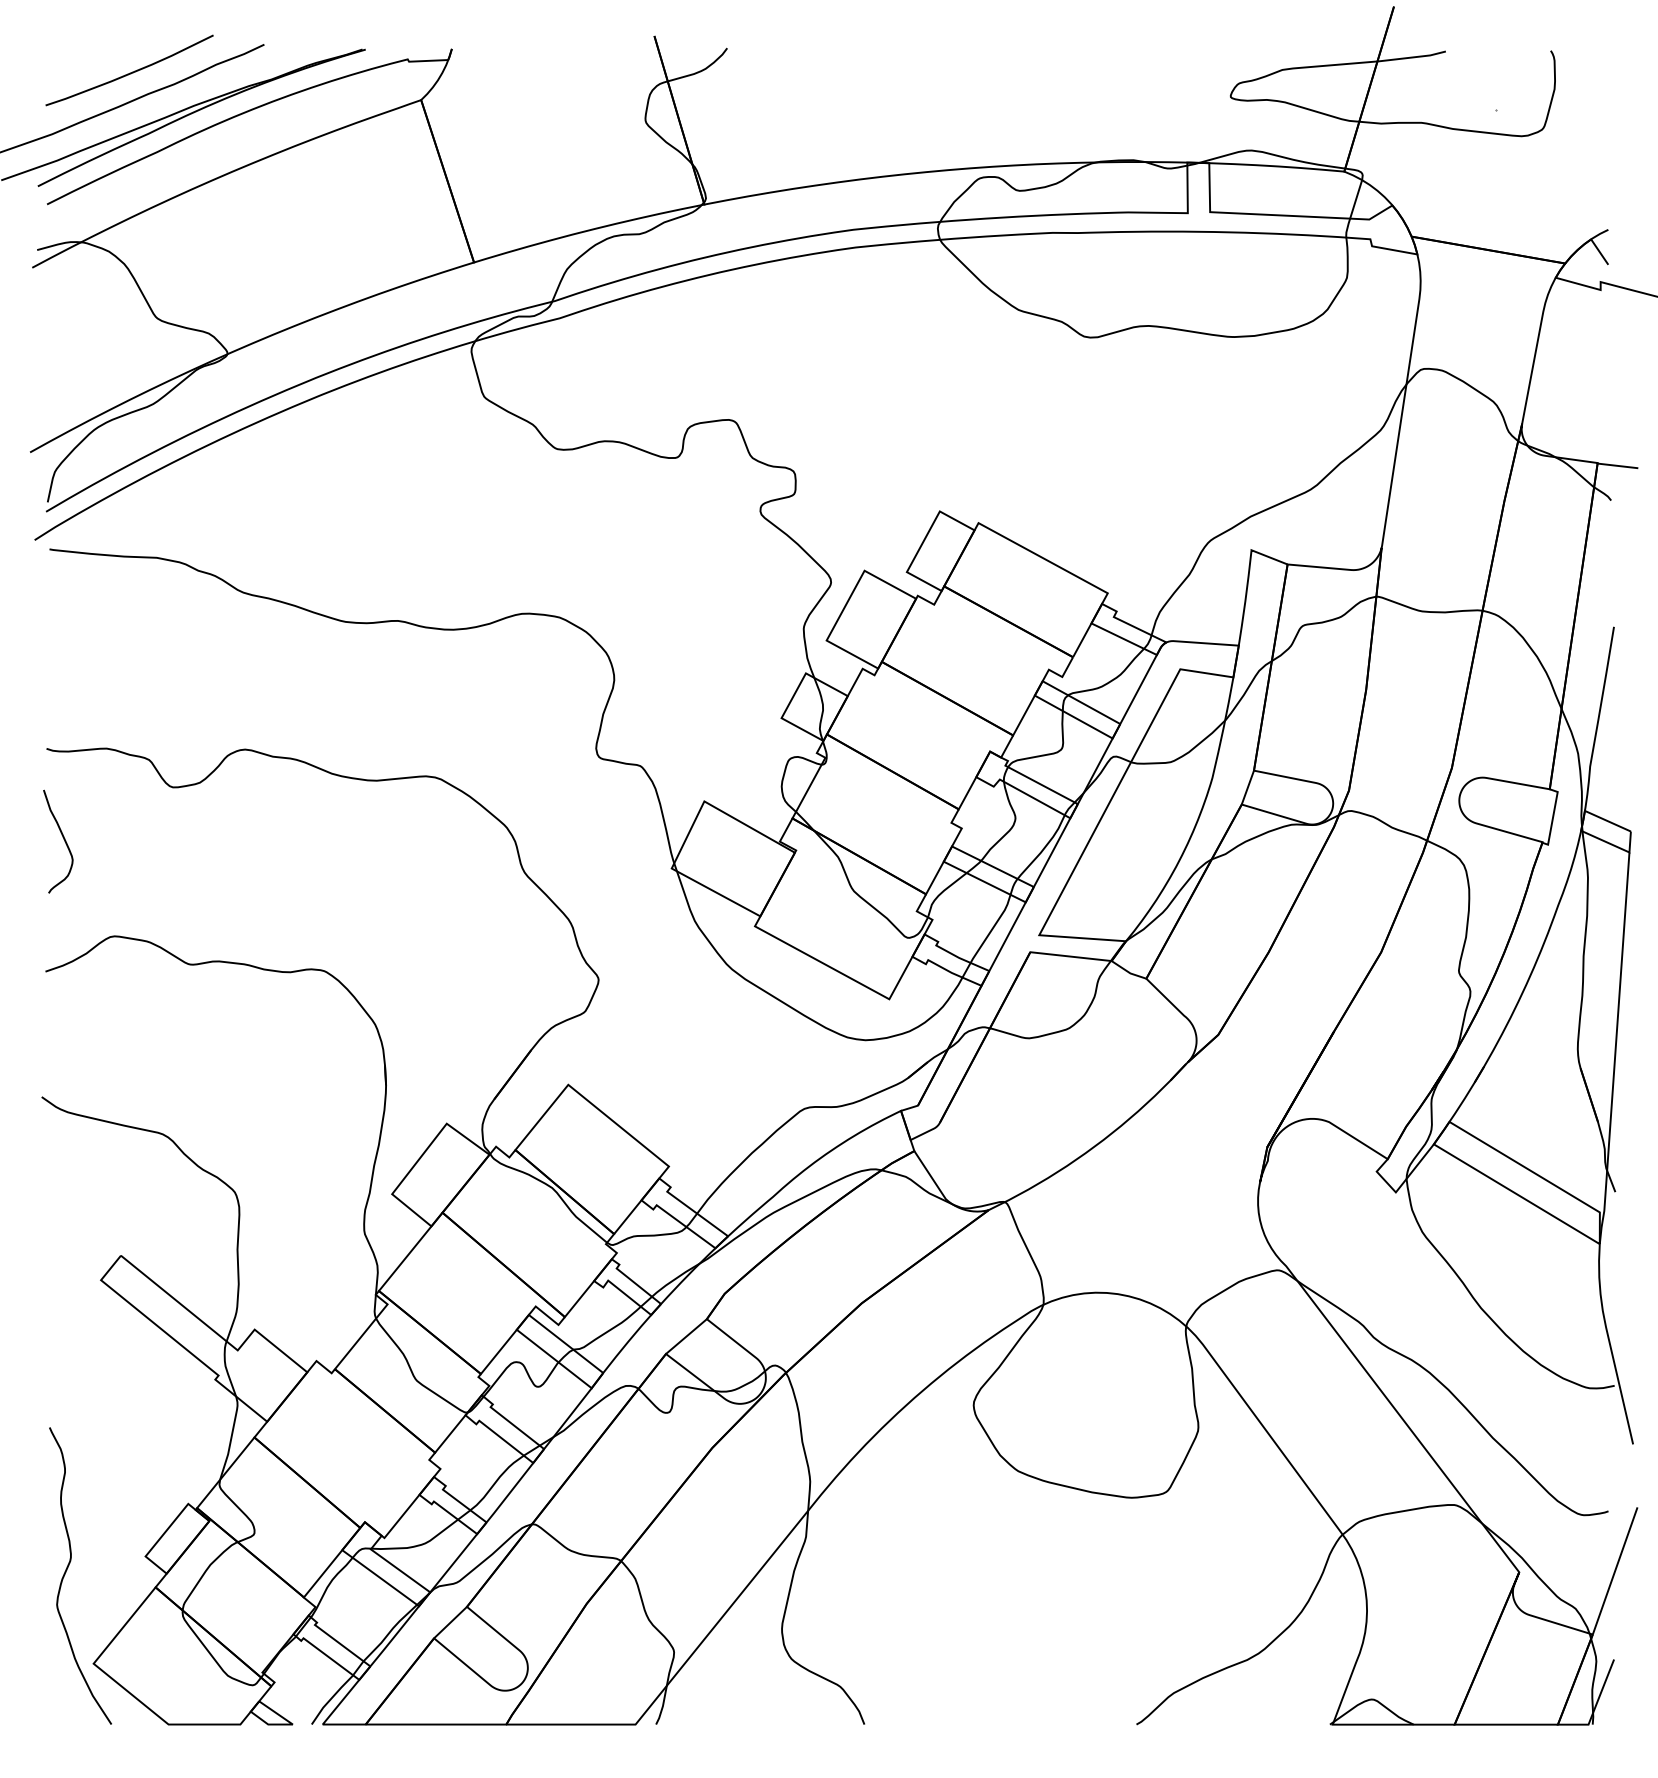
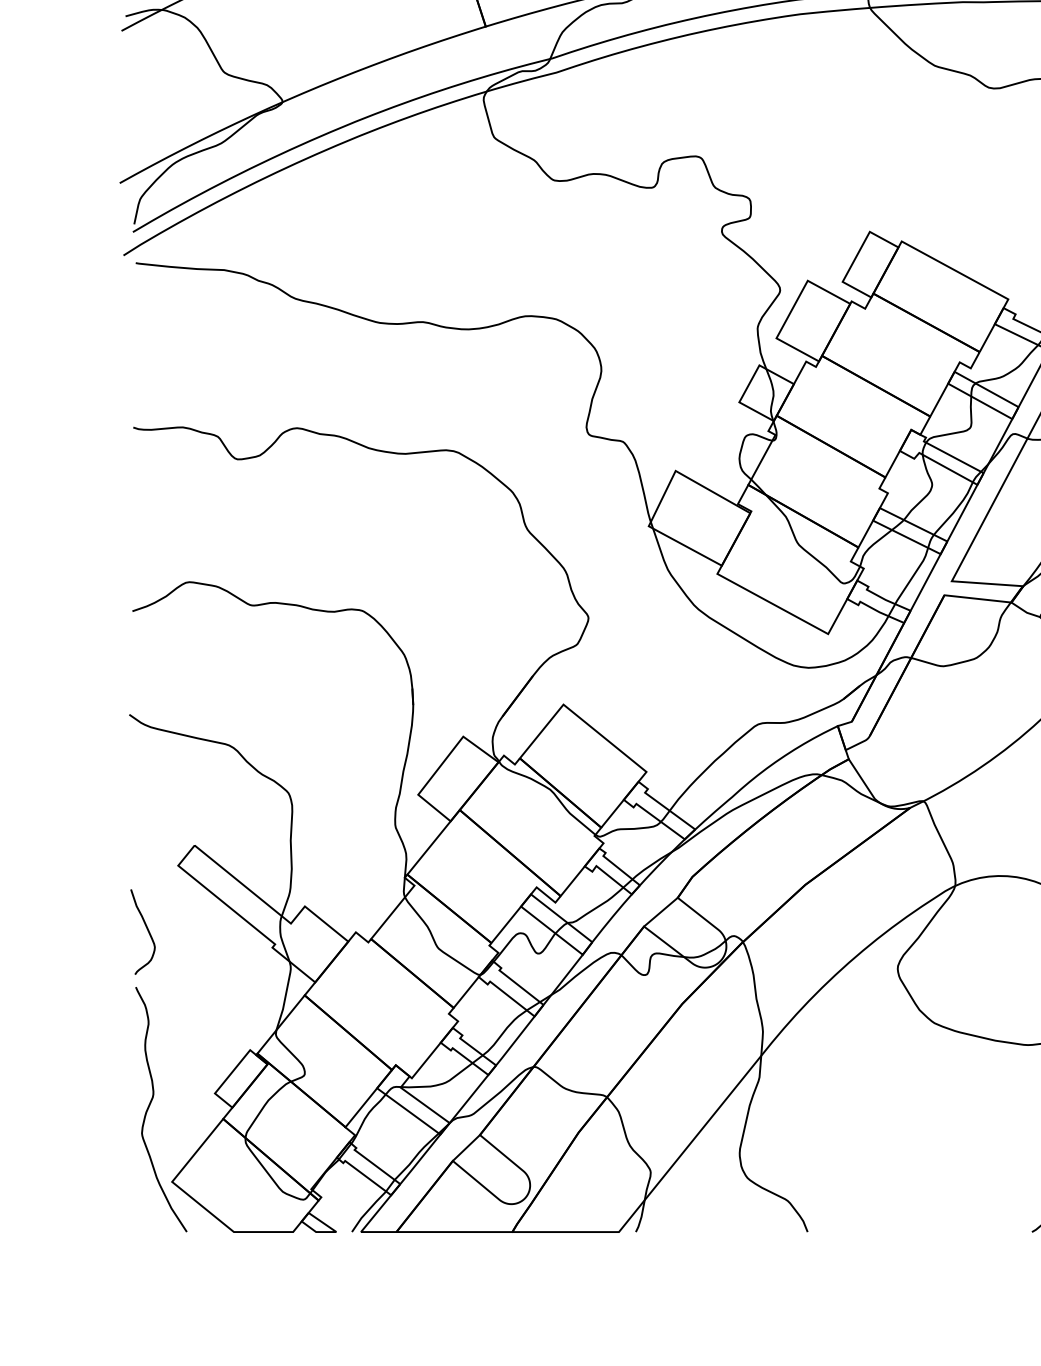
curve: (63, 839) -> (147, 930), moved

